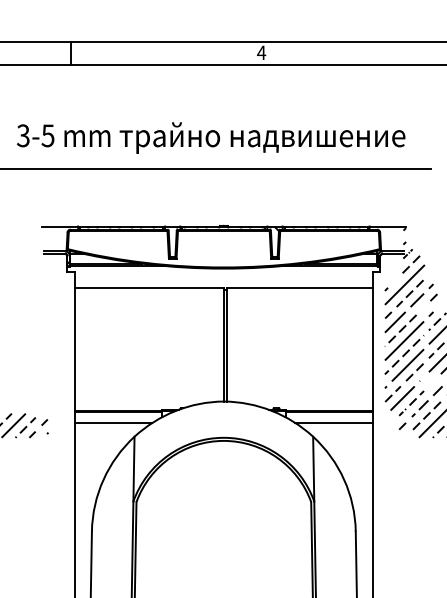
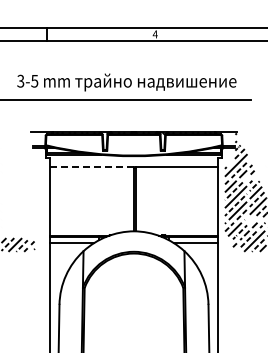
line: (150, 288) -> (92, 167), solid -> dashed

